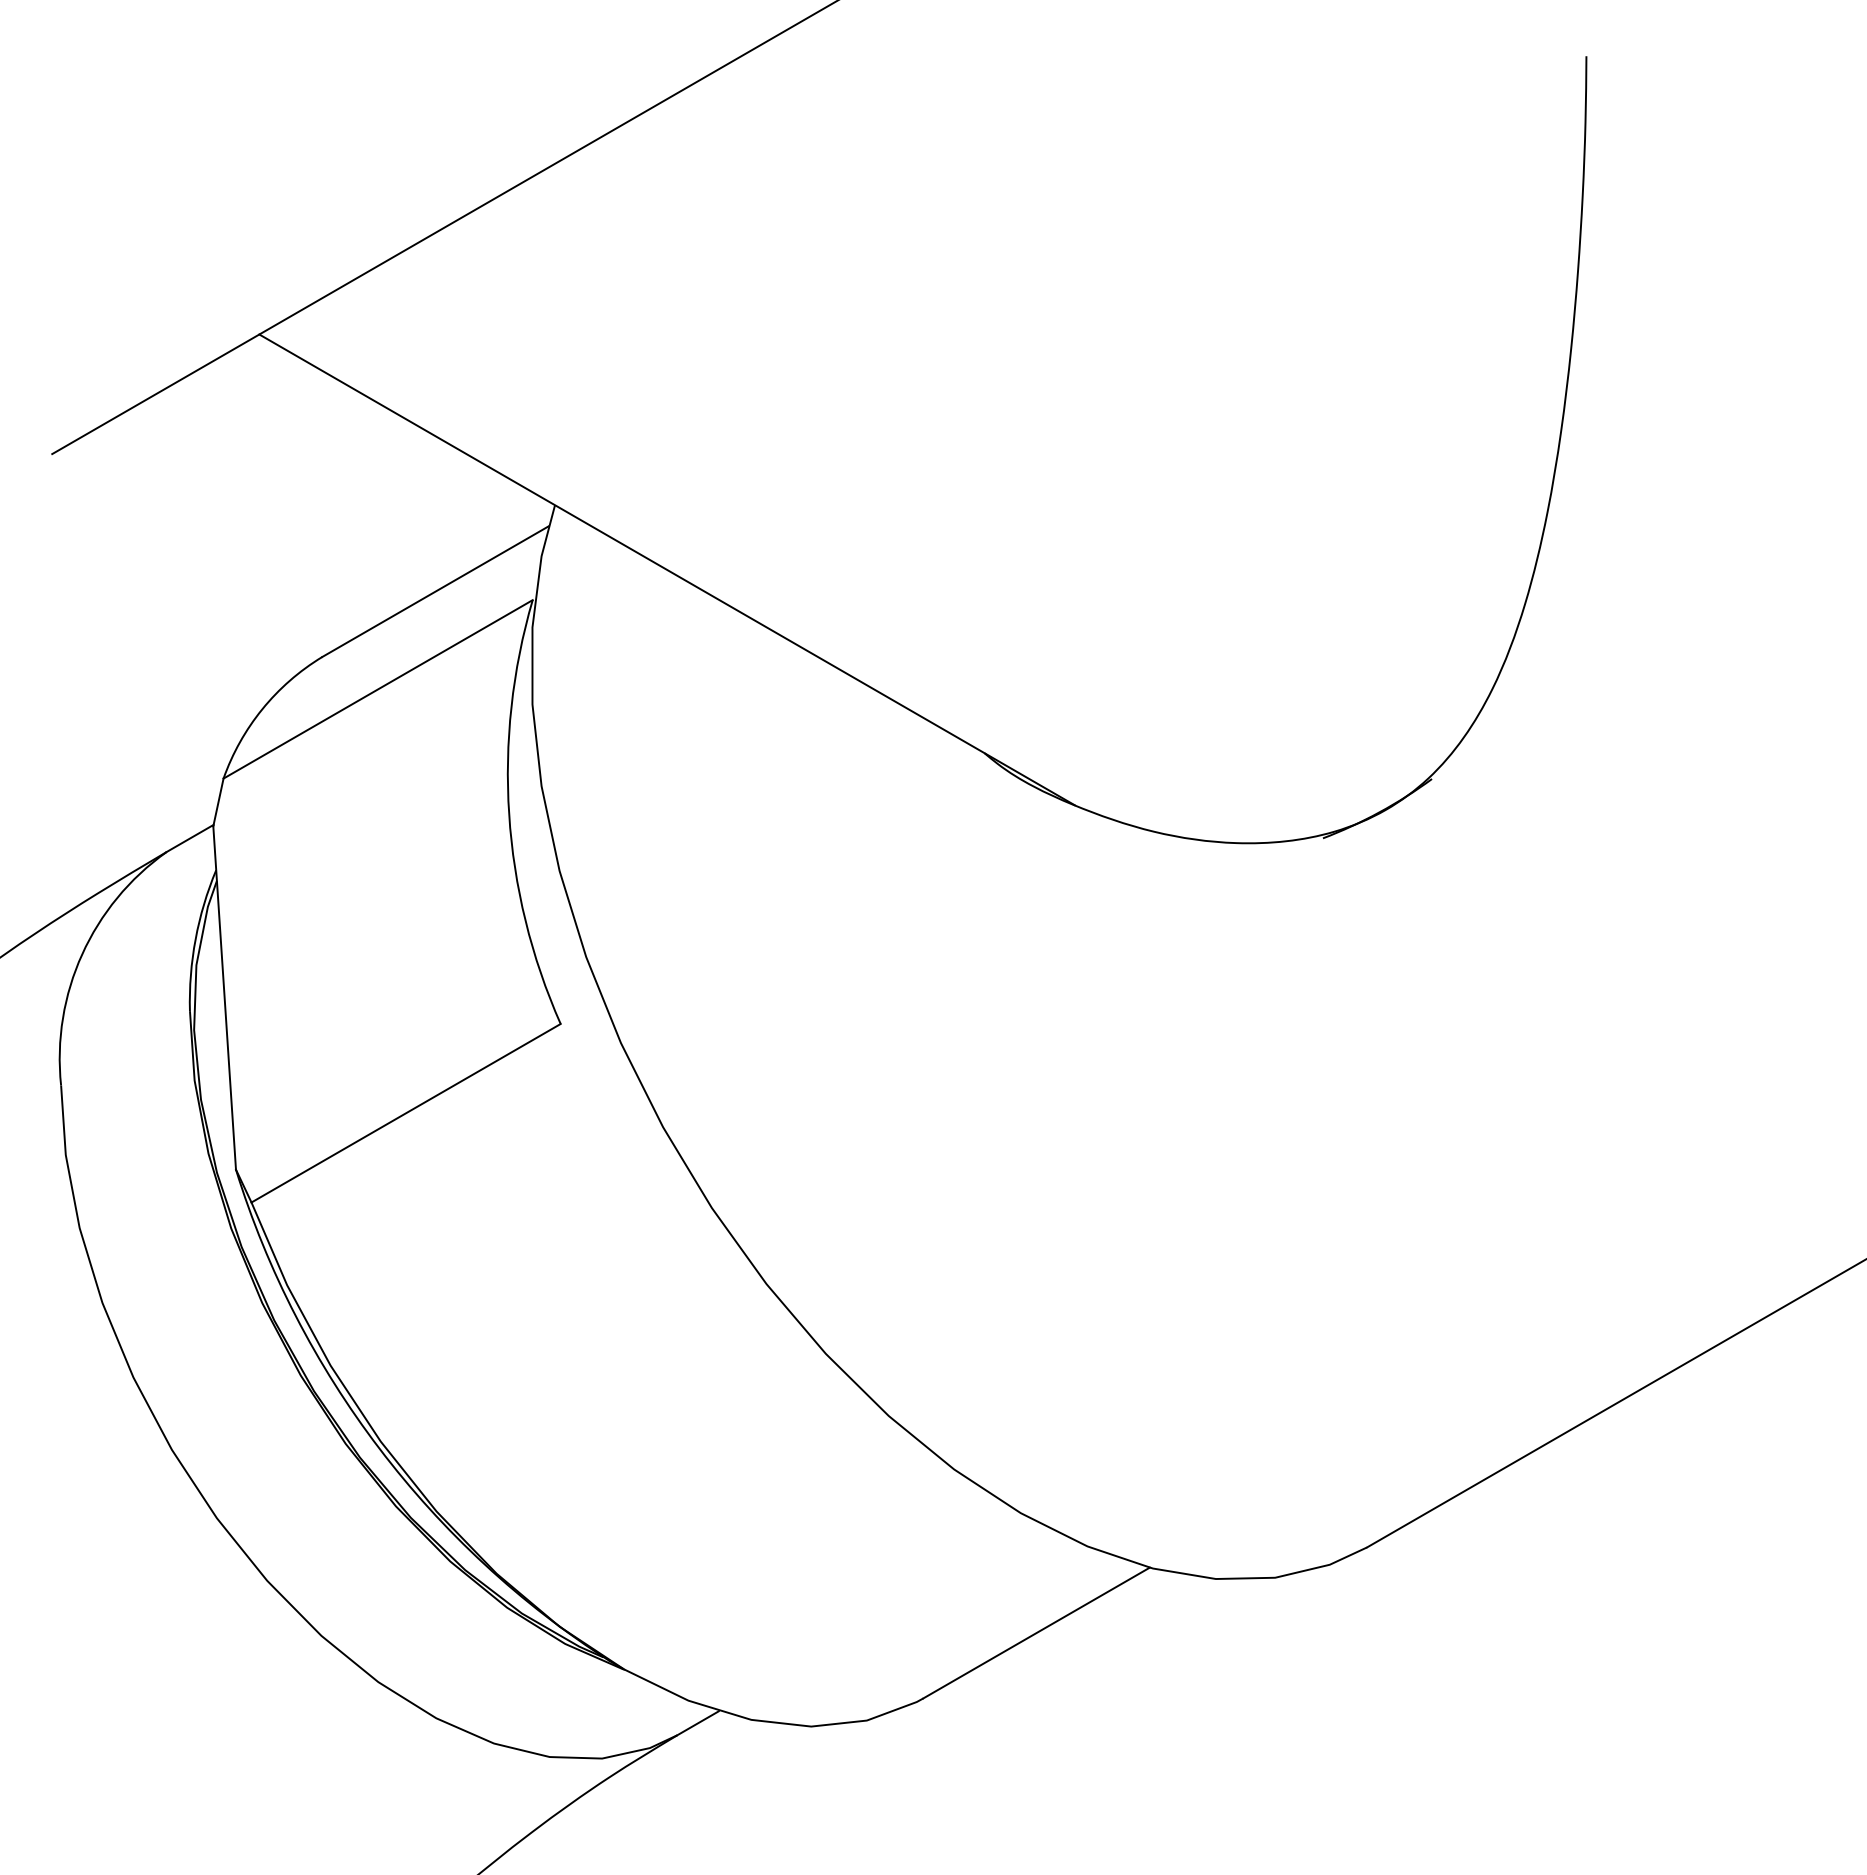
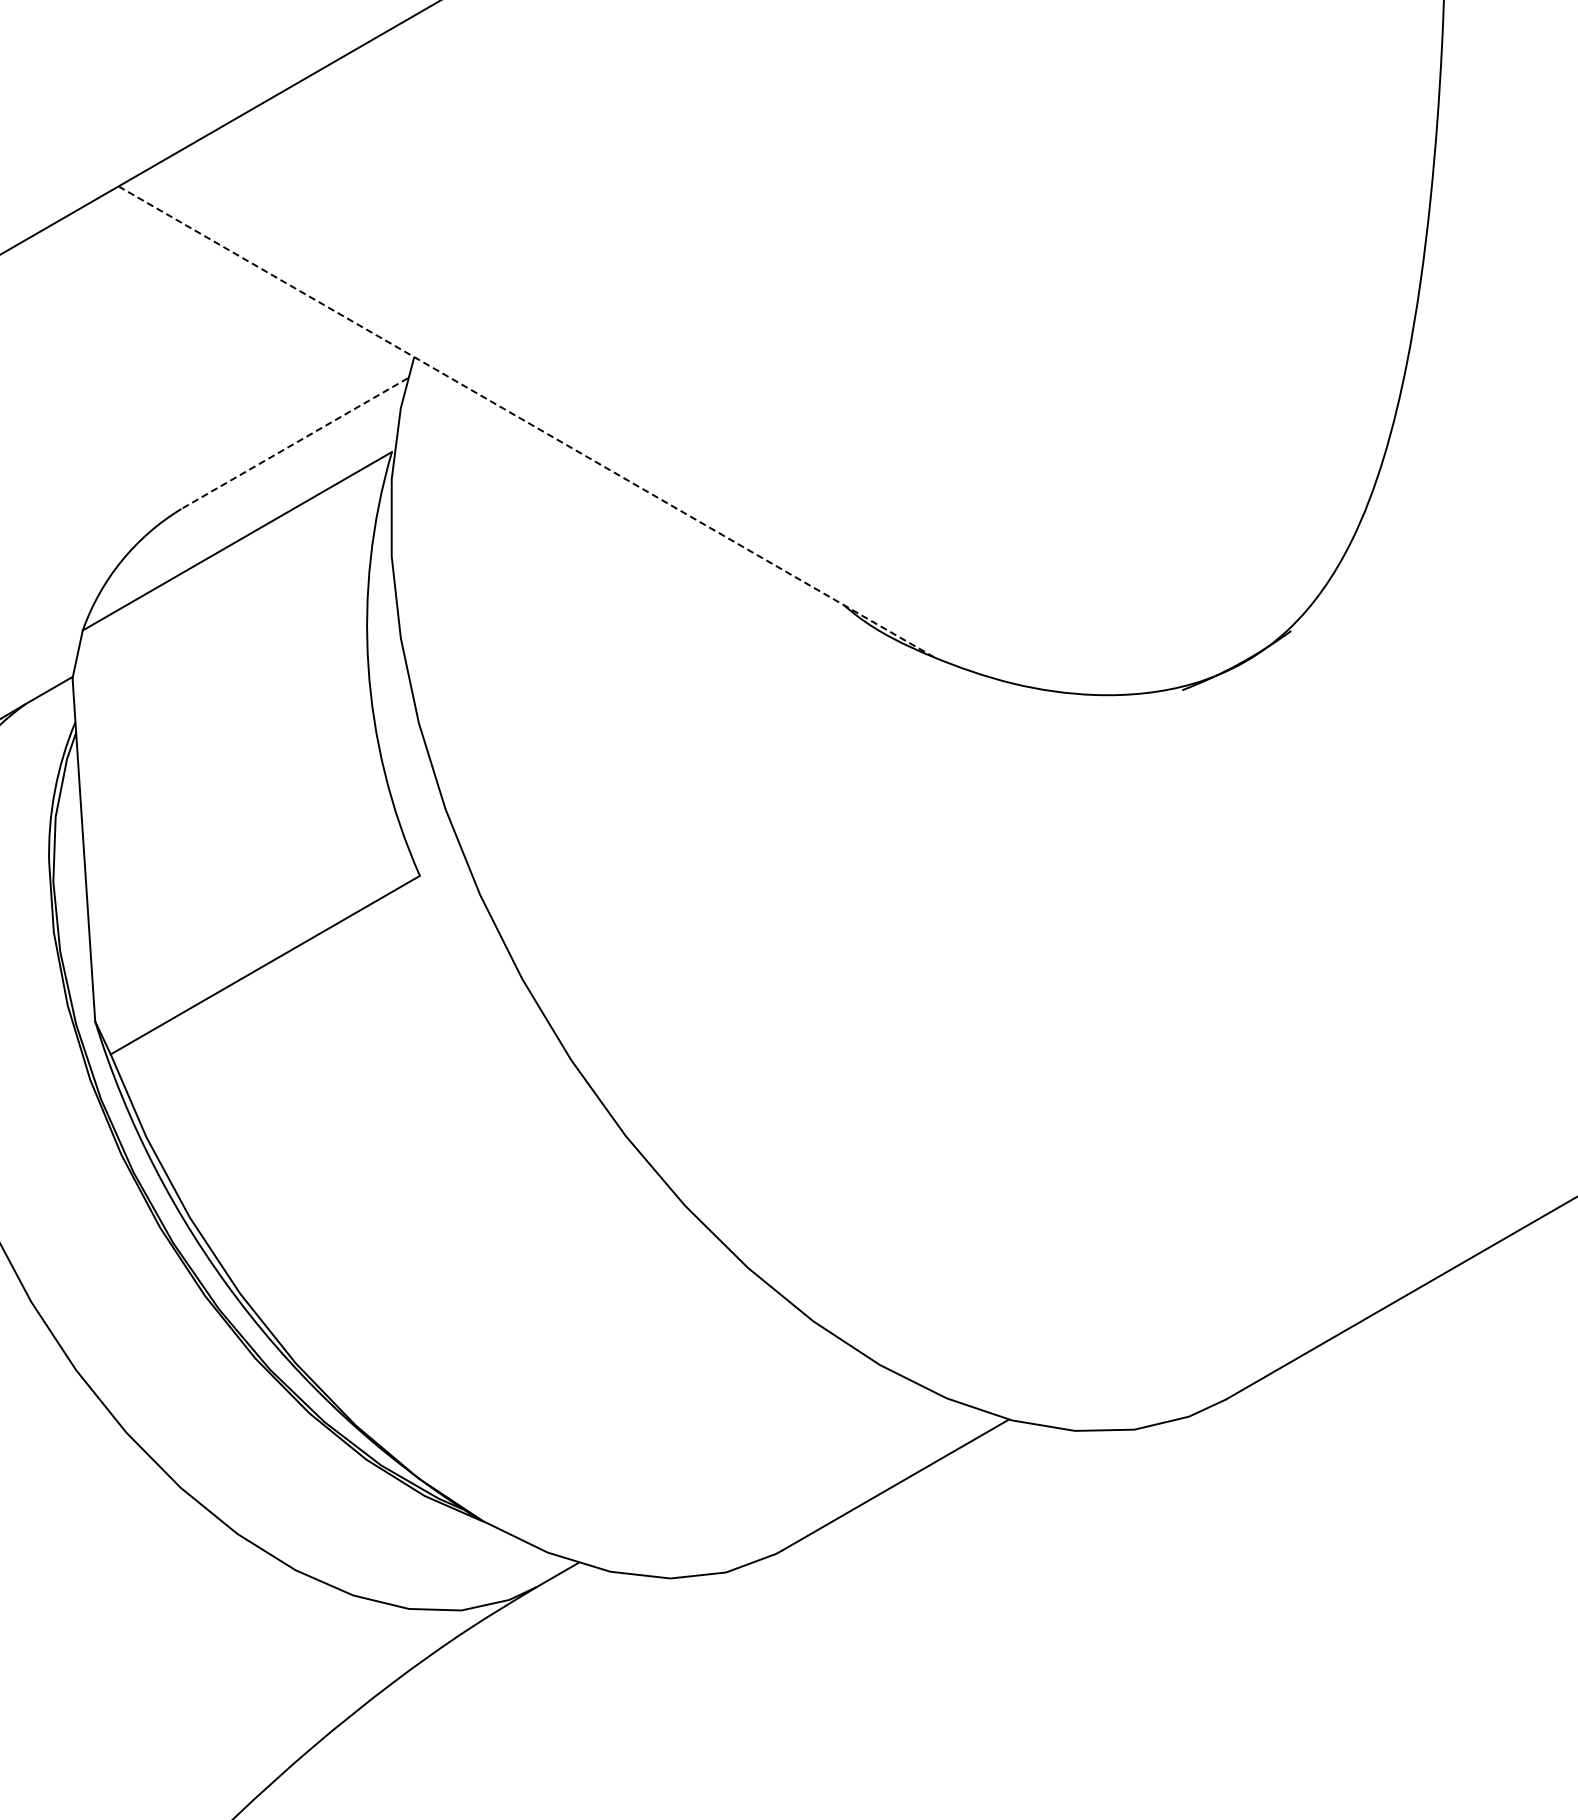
line: (667, 569) -> (526, 421), solid -> dashed
line: (435, 591) -> (294, 443), solid -> dashed

